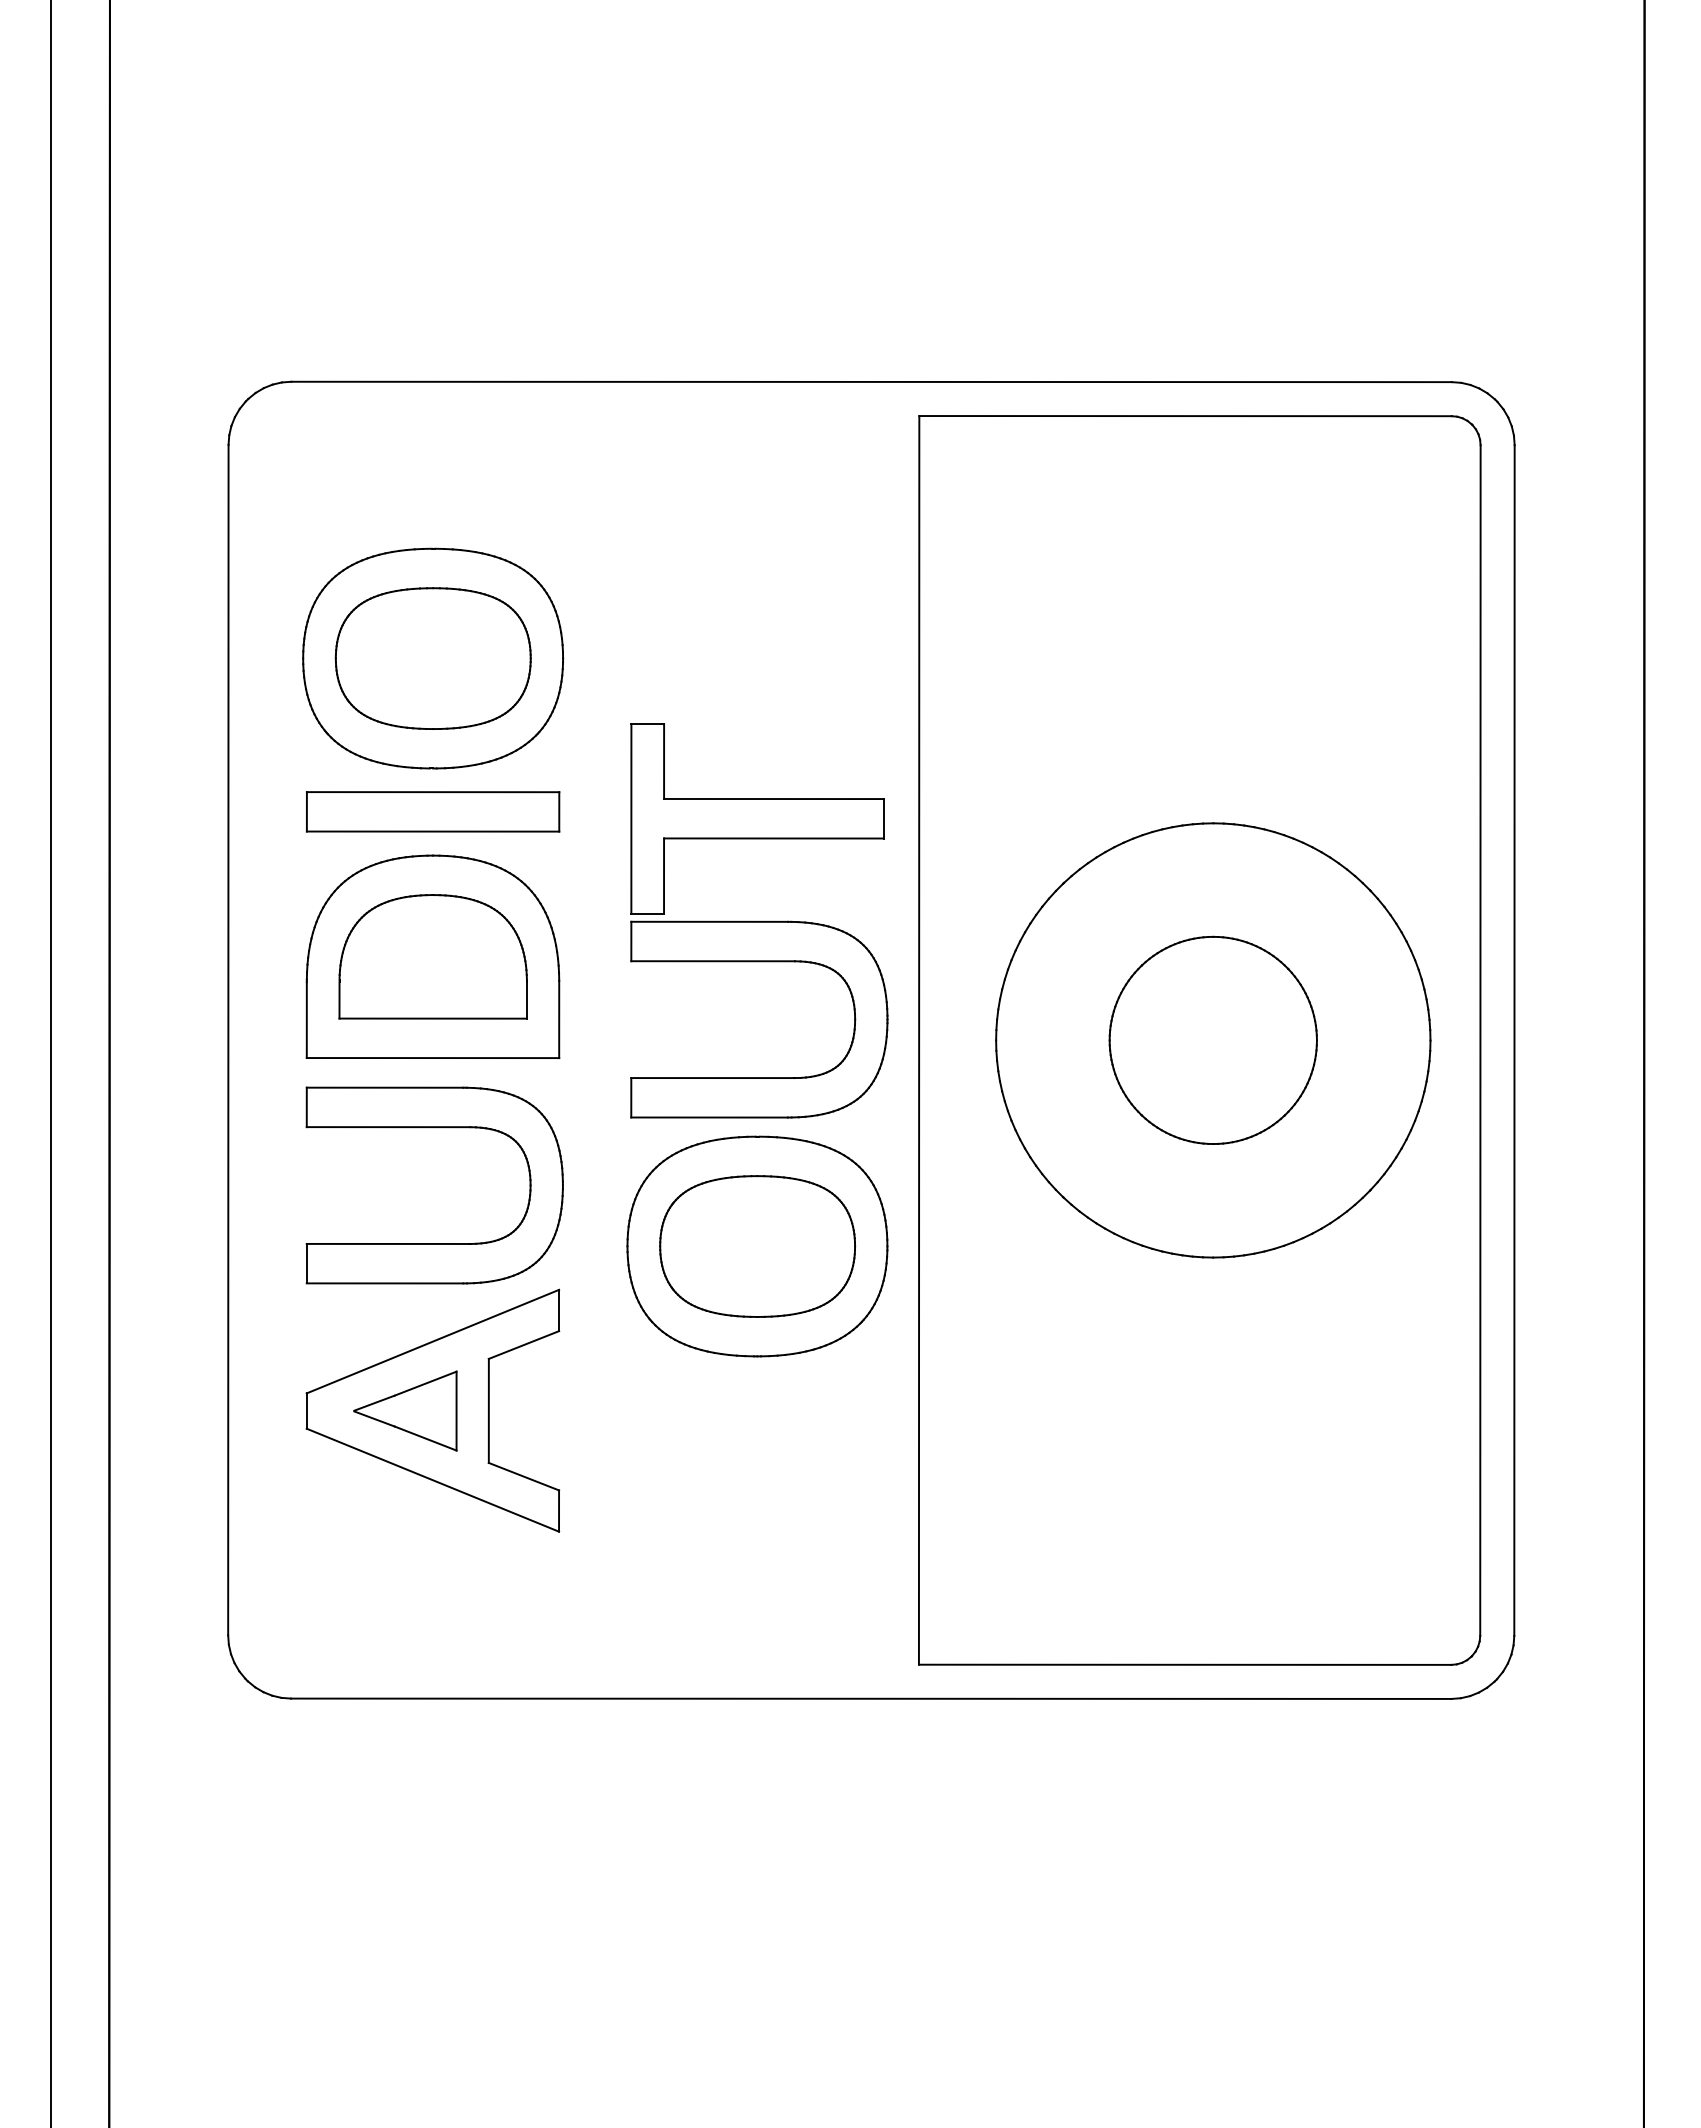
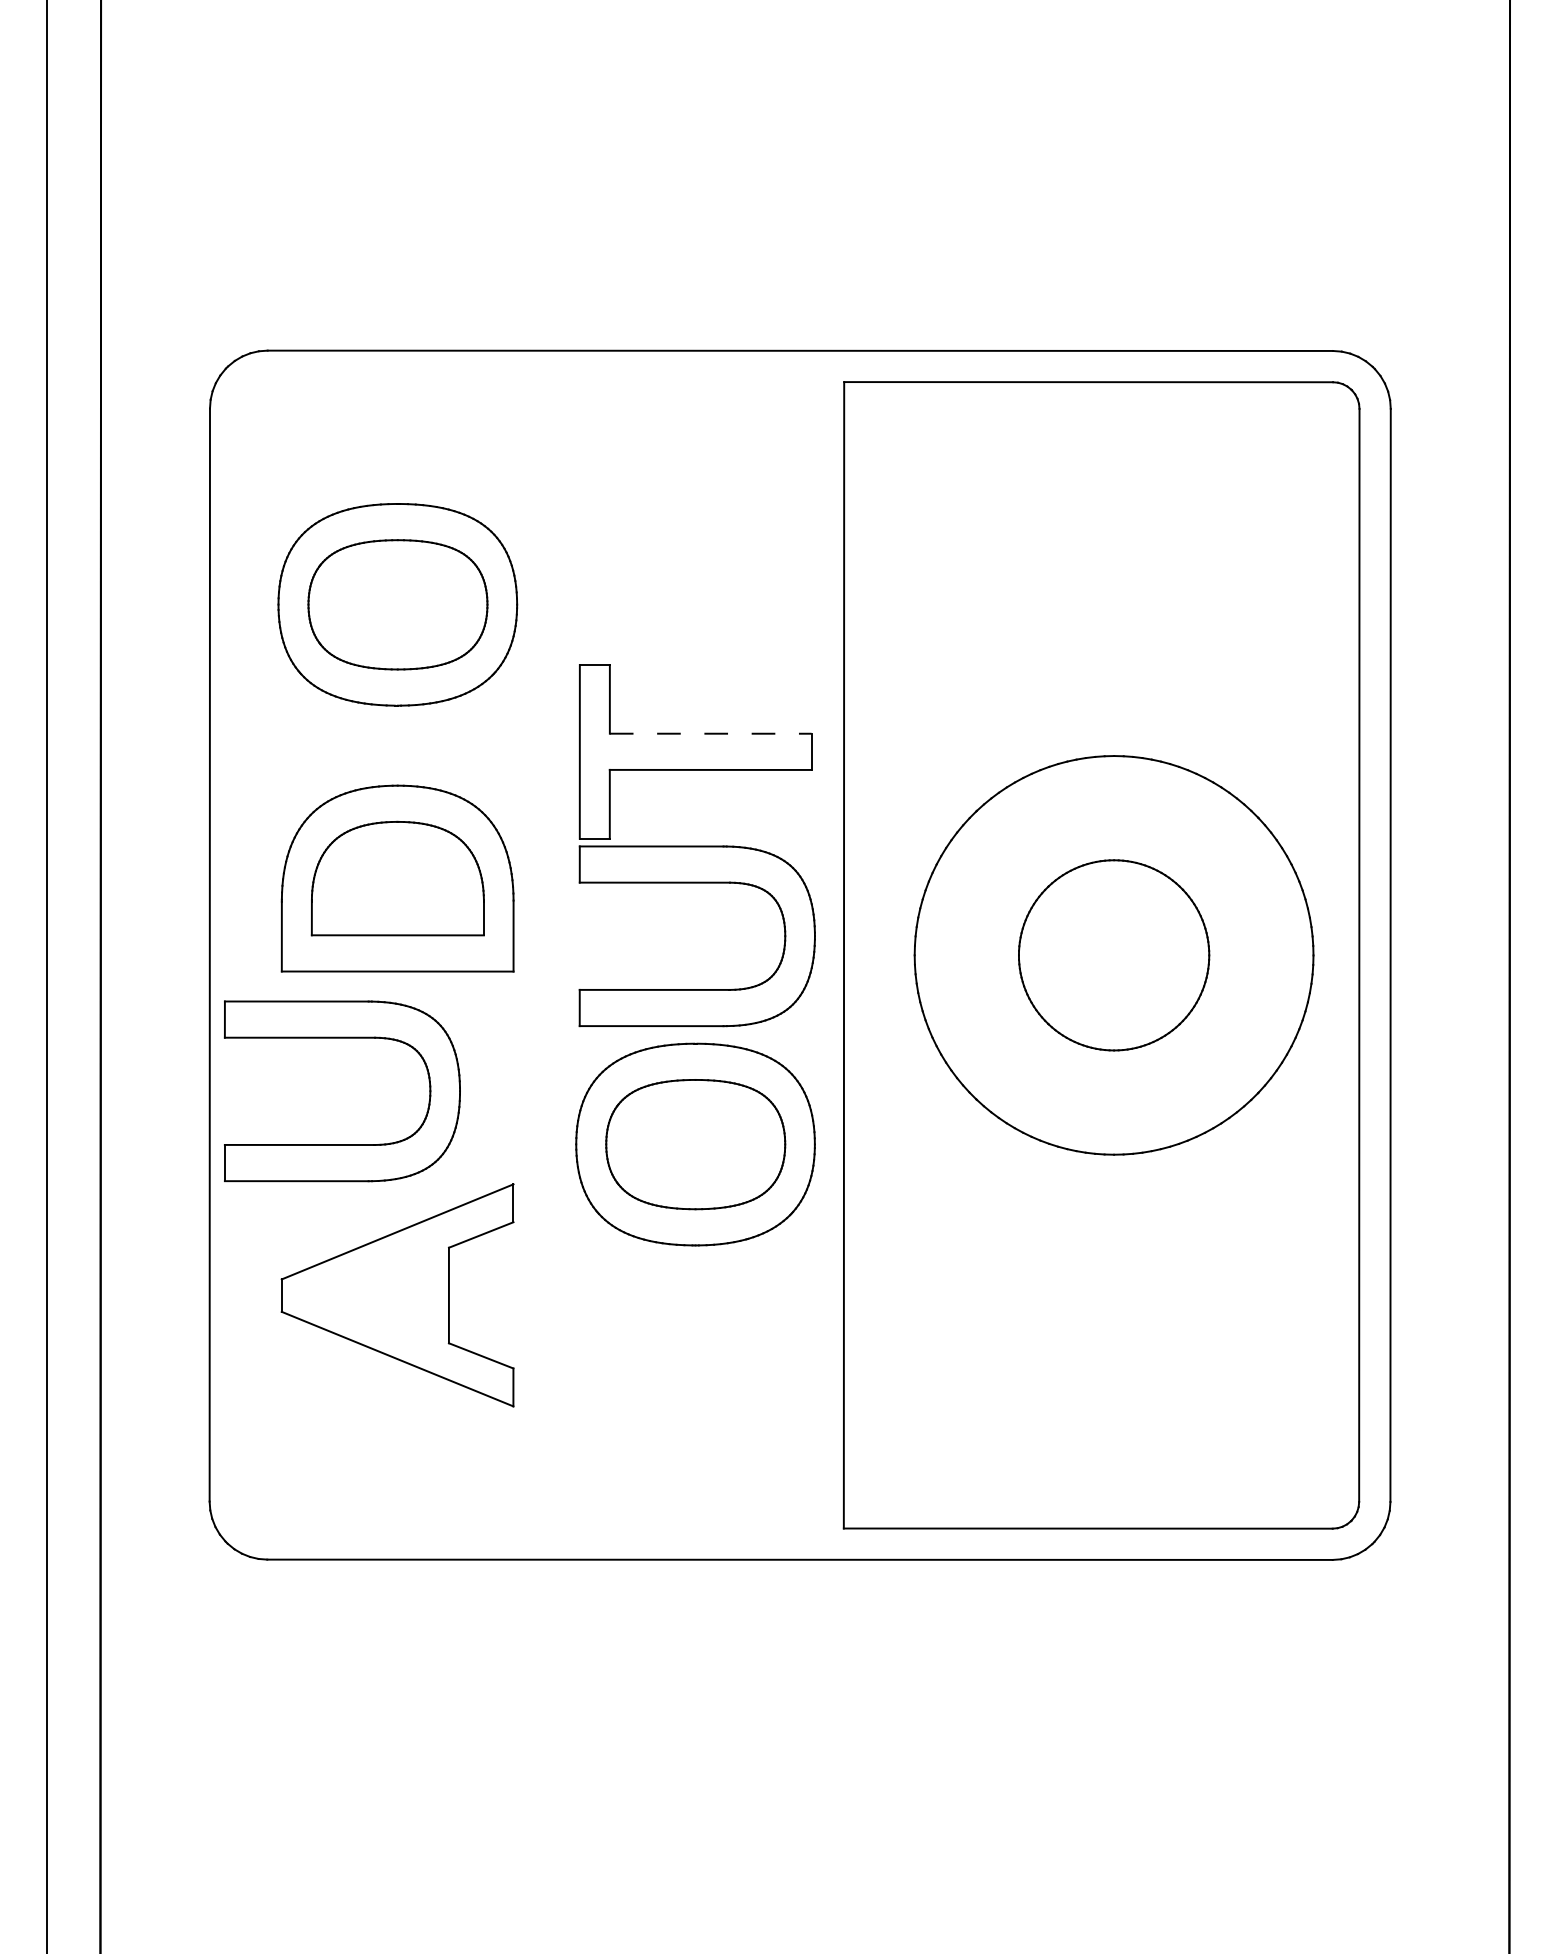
line: (773, 799) -> (710, 734), solid -> dashed
part: (432, 811) -> (397, 745), removed
part: (434, 1128) -> (342, 1038), moved
part: (405, 1410) -> (372, 1295), removed

